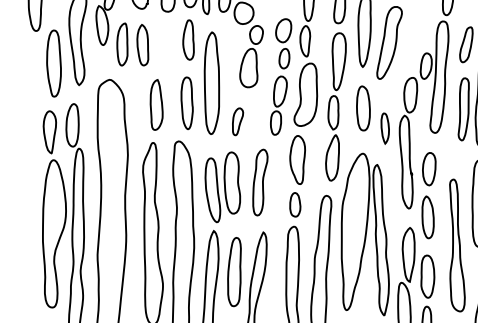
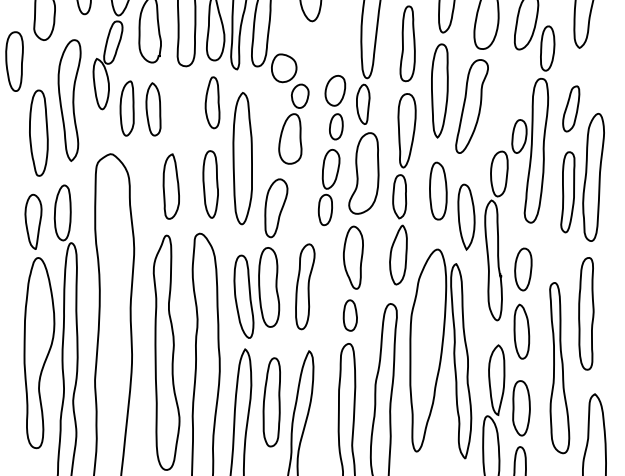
part: (238, 121) -> (276, 208), size x1.67
part: (385, 128) -> (466, 216), size x1.67

